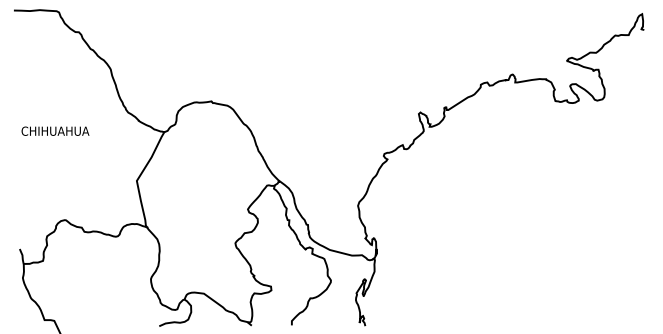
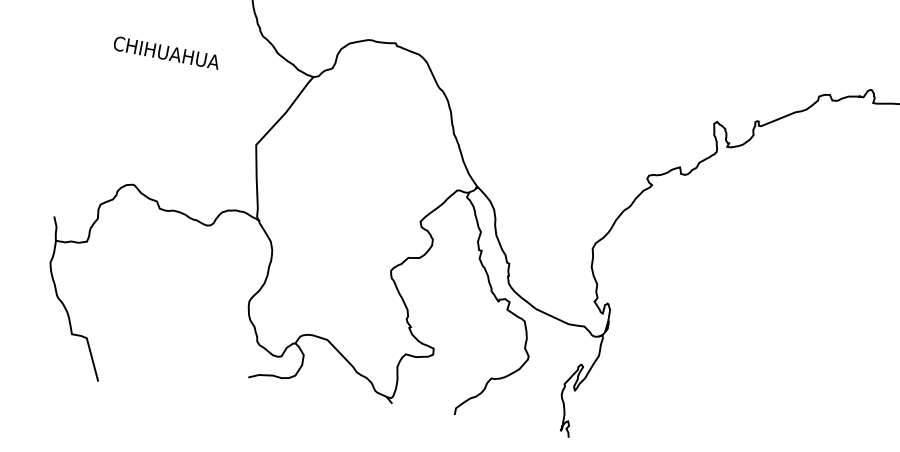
text: (55, 130) -> (166, 51), moved

